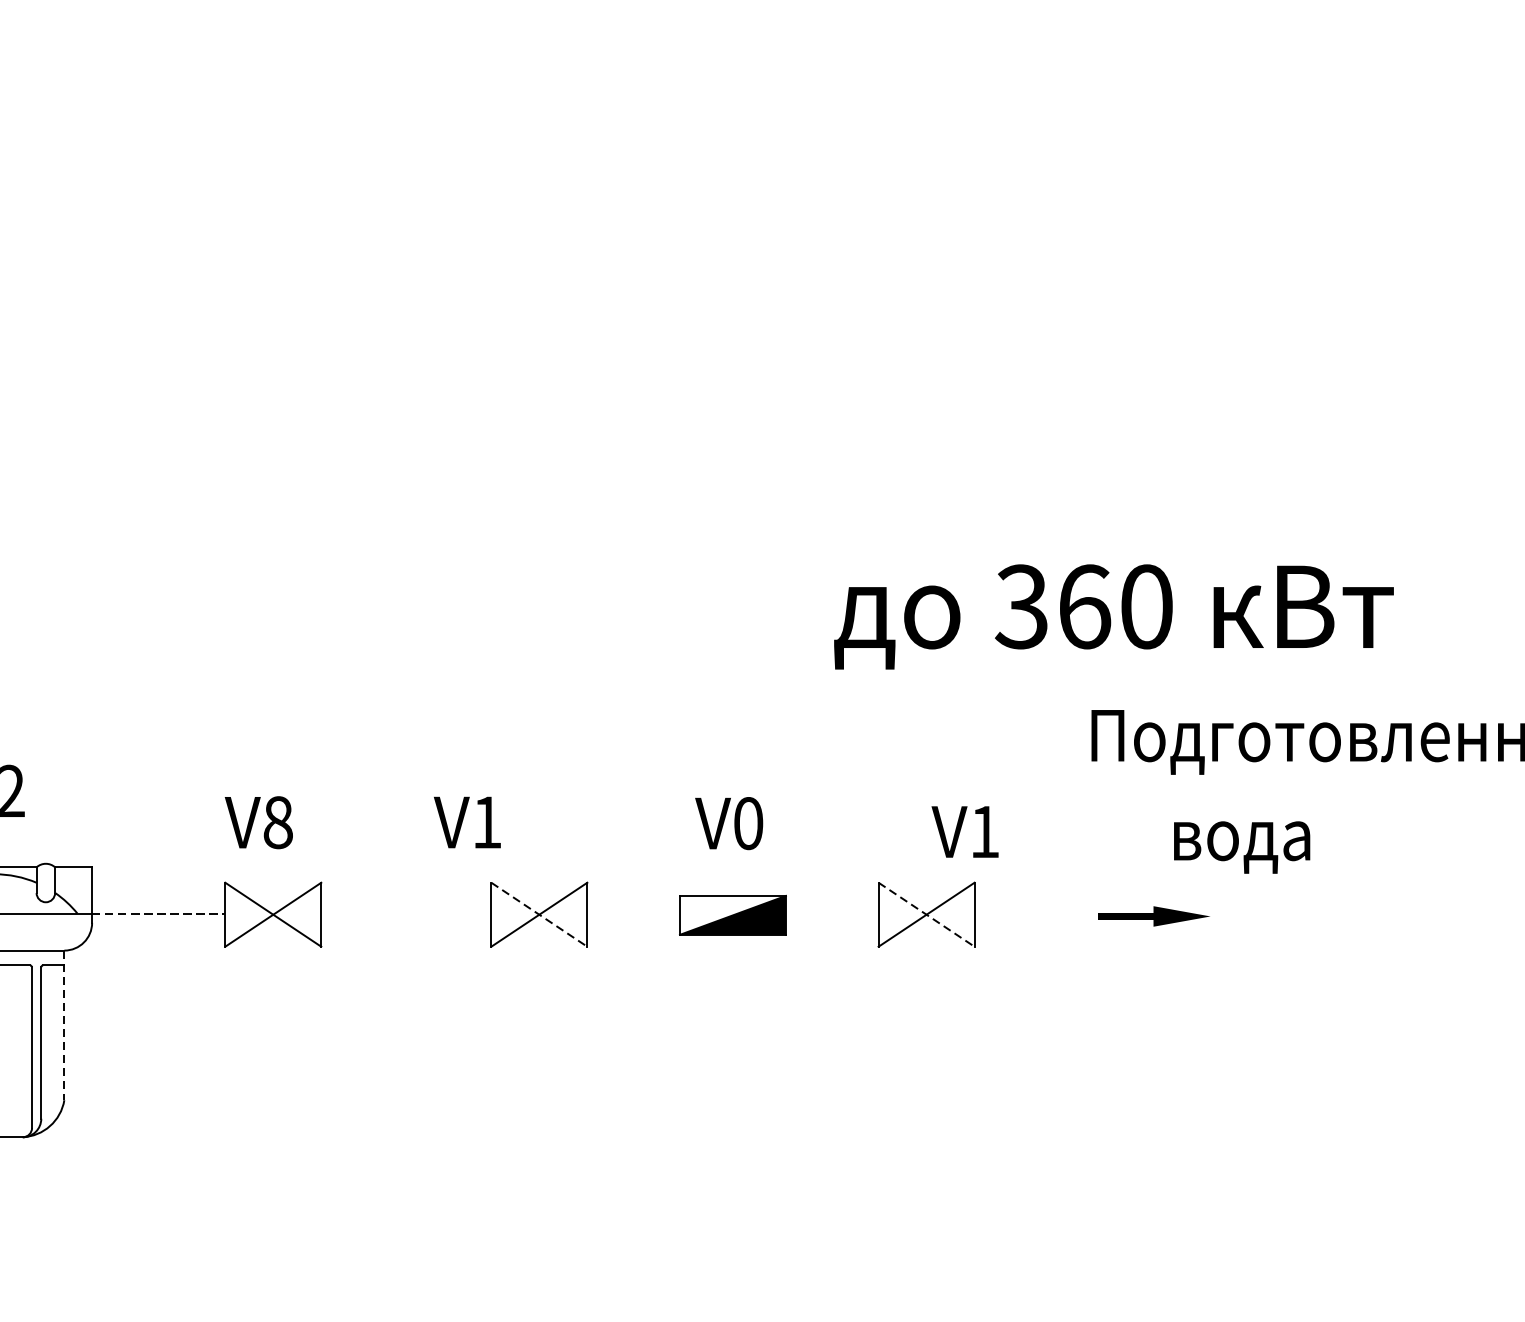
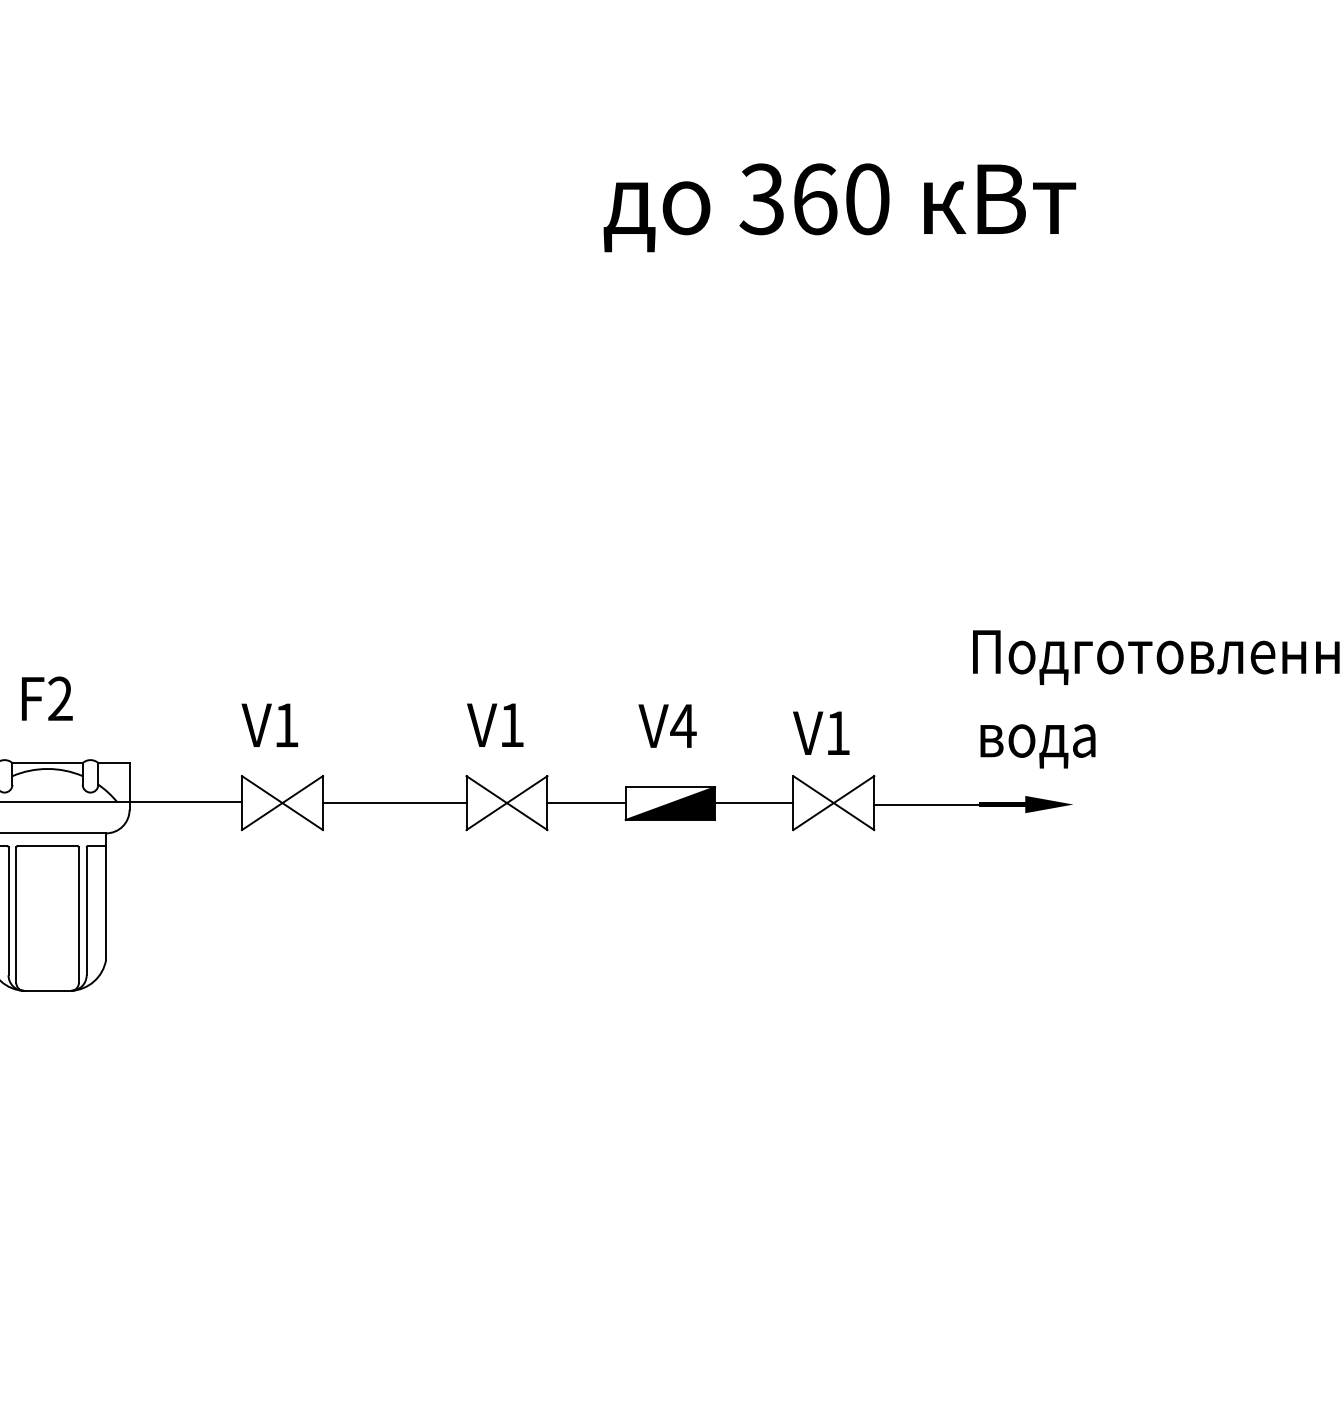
text: (1113, 616) -> (839, 207), moved
text: (467, 821) -> (495, 724), moved
text: (278, 822) -> (286, 725), V8 -> V1
text: (748, 822) -> (683, 725), V0 -> V4
text: (965, 831) -> (821, 732), moved
text: (1241, 847) -> (1037, 746), moved
line: (159, 914) -> (186, 802), dashed -> solid
line: (406, 915) -> (394, 803), added
line: (538, 915) -> (506, 803), dashed -> solid
line: (633, 915) -> (586, 803), added
line: (832, 915) -> (754, 803), added
line: (926, 915) -> (833, 803), dashed -> solid
line: (1044, 916) -> (933, 804), added
line: (64, 1026) -> (106, 897), dashed -> solid

